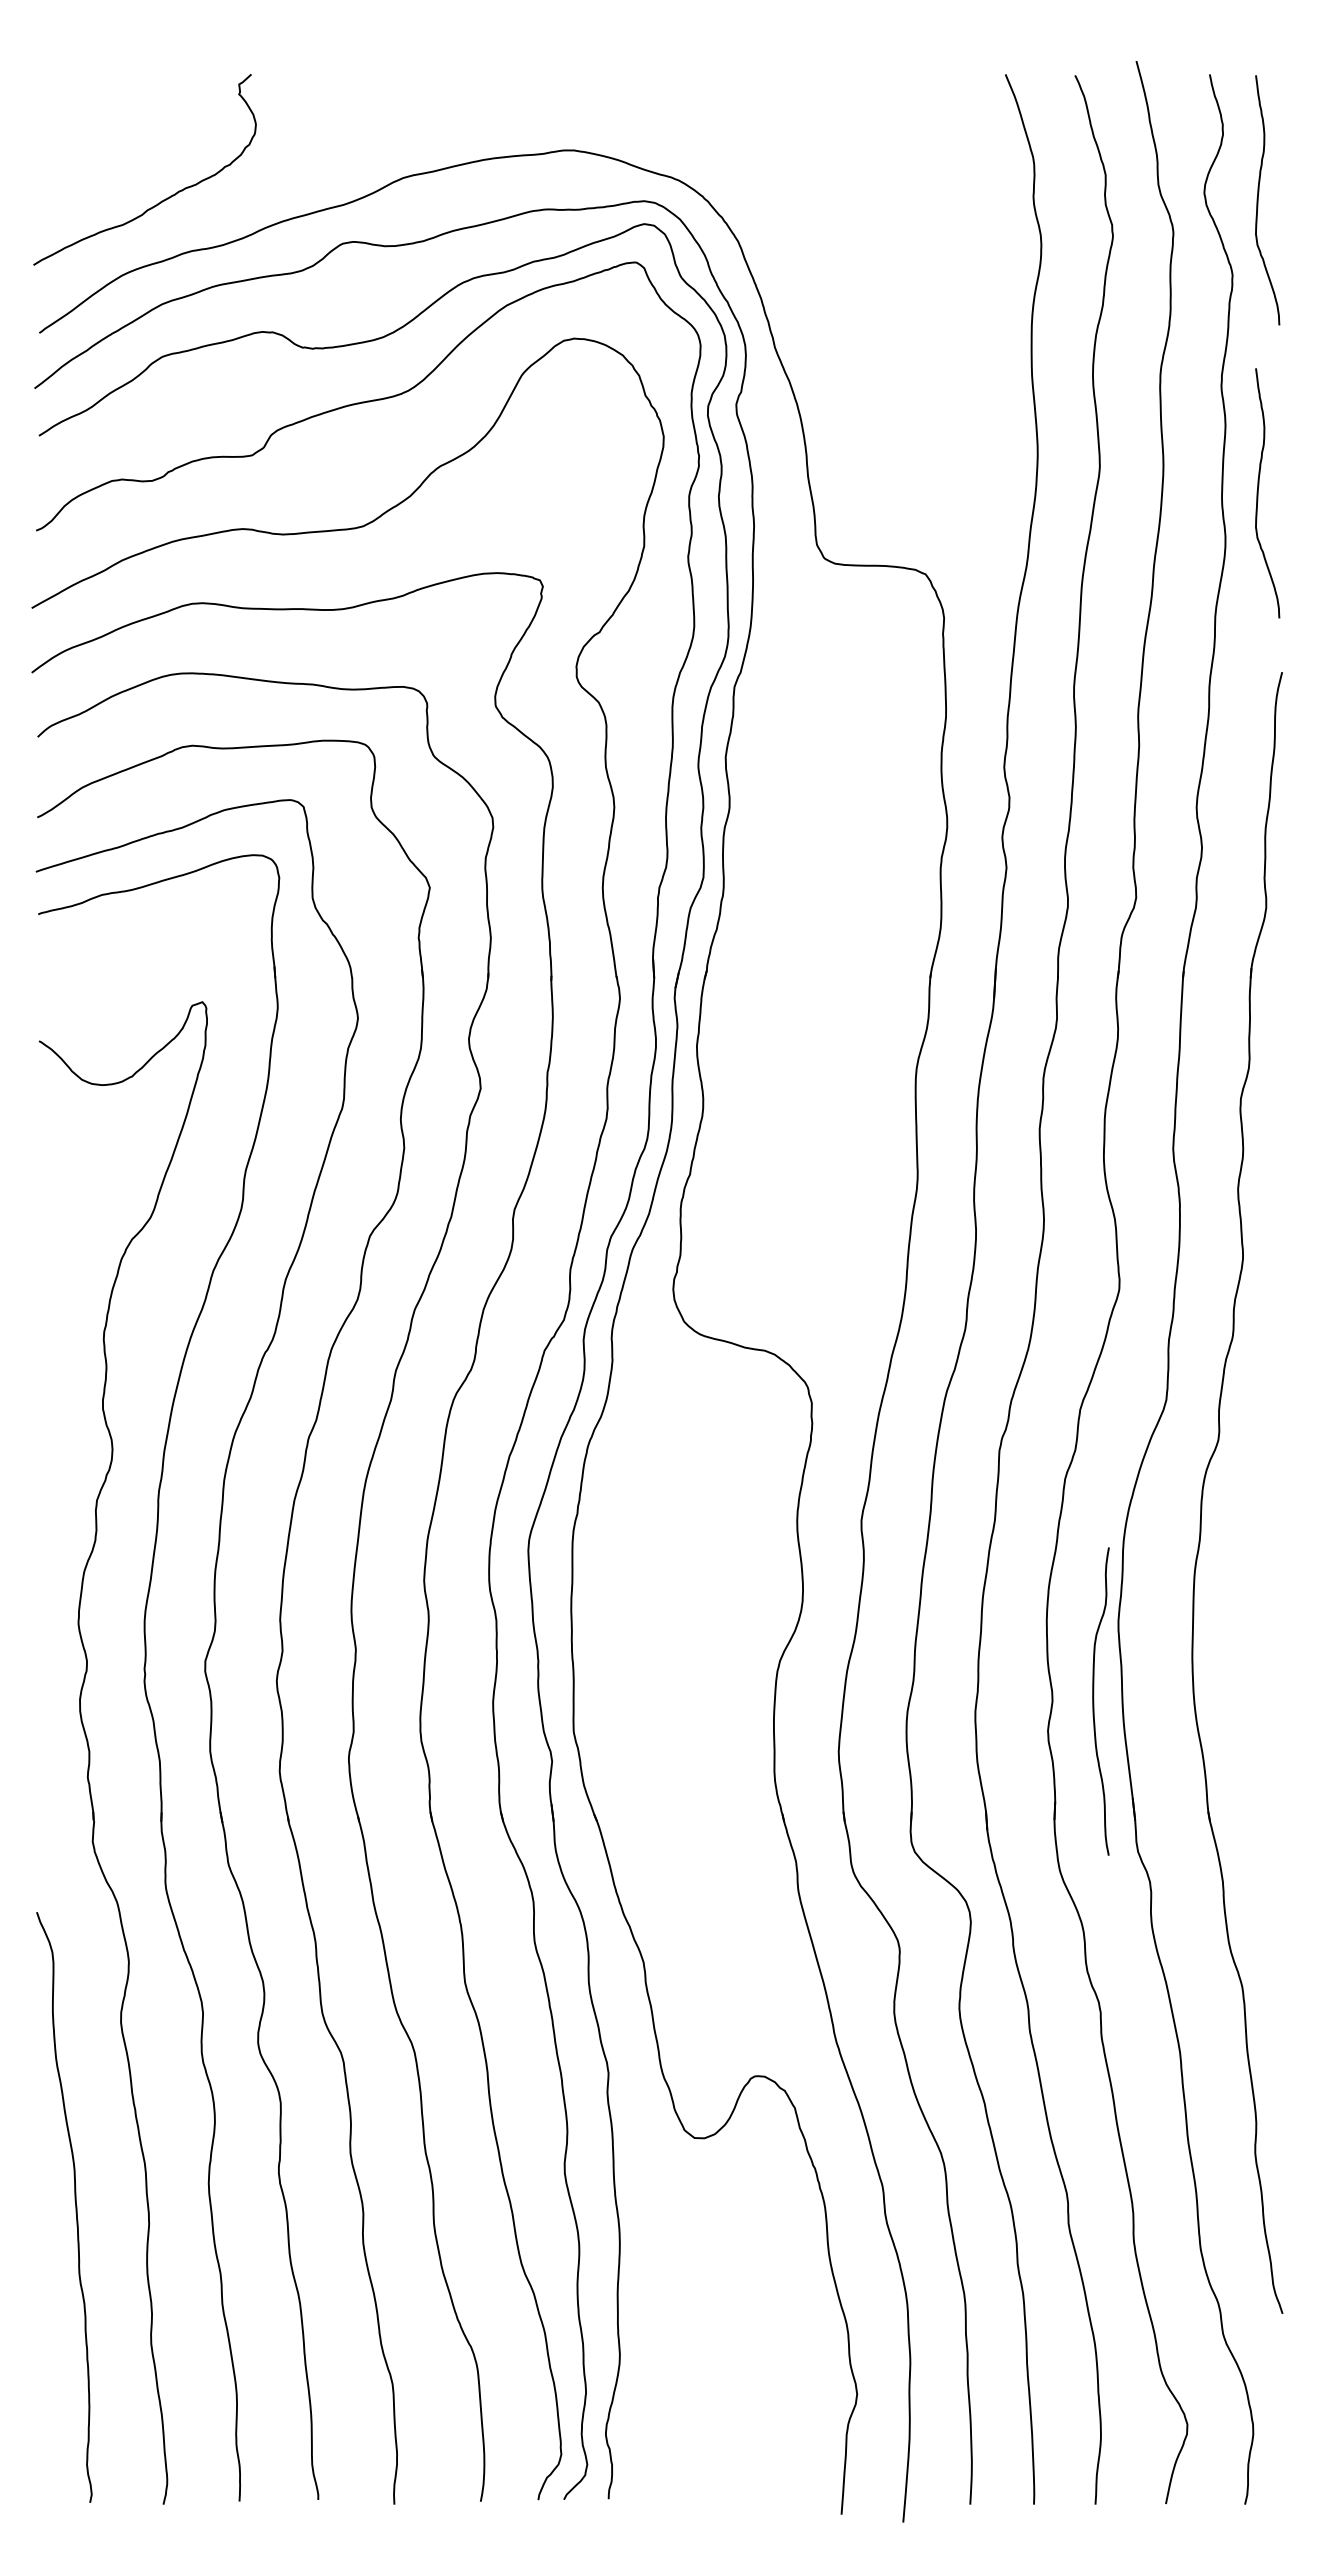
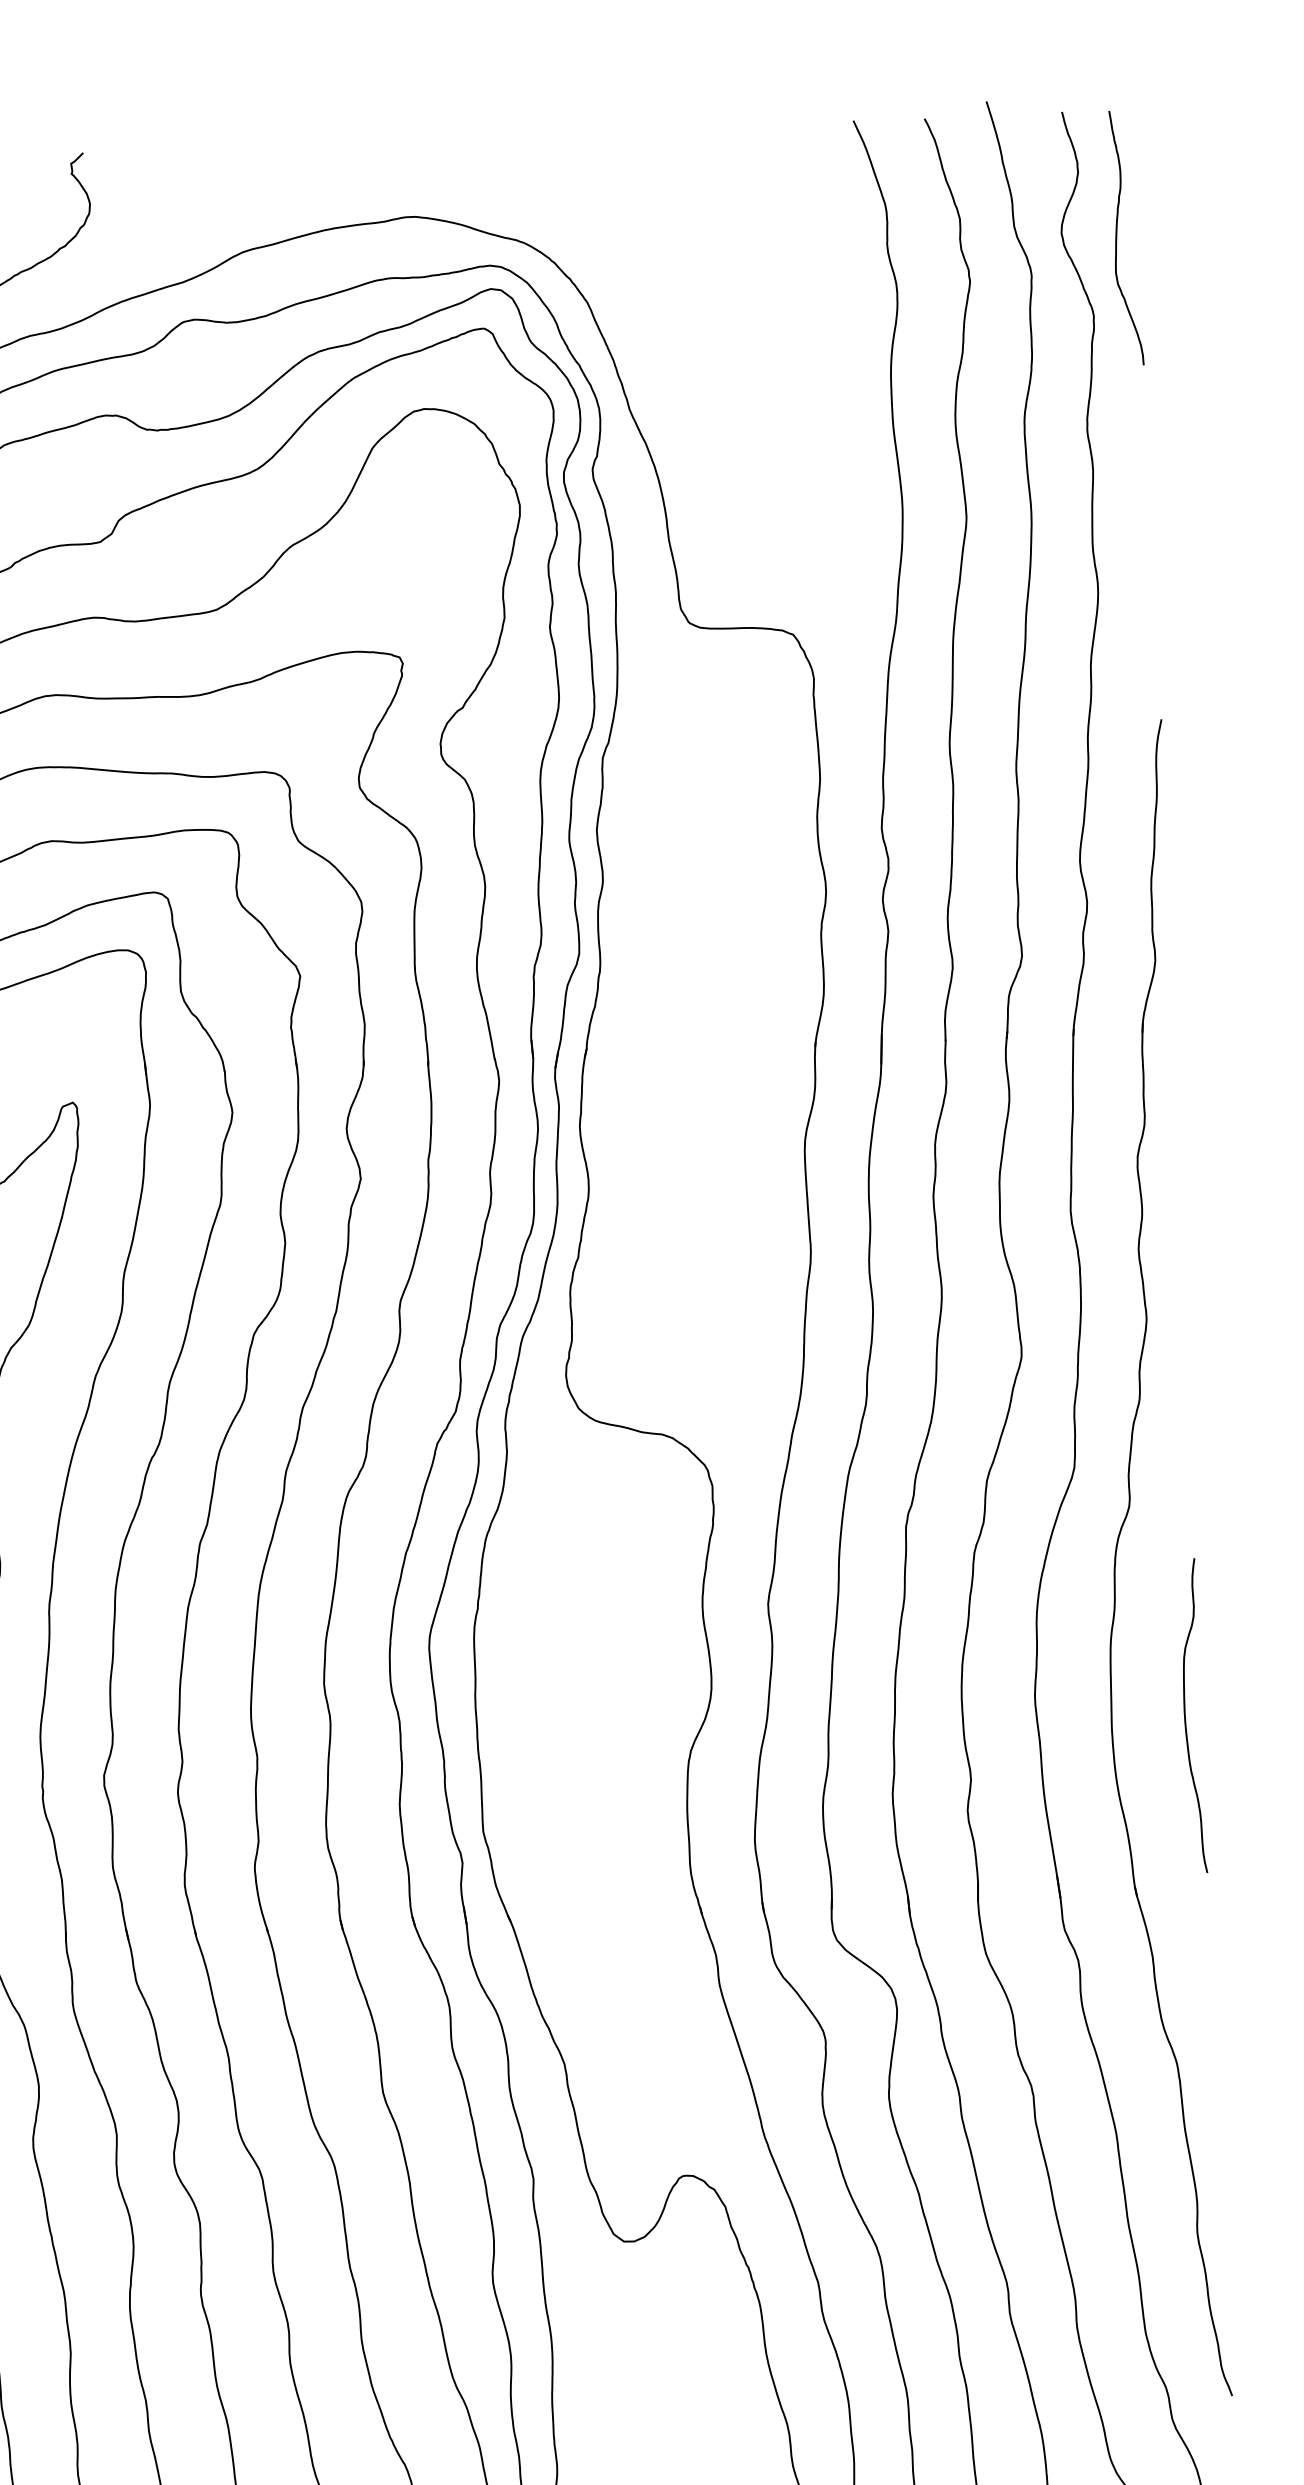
curve: (1258, 493) -> (1129, 537), removed
curve: (1094, 1701) -> (1186, 1716), moved

